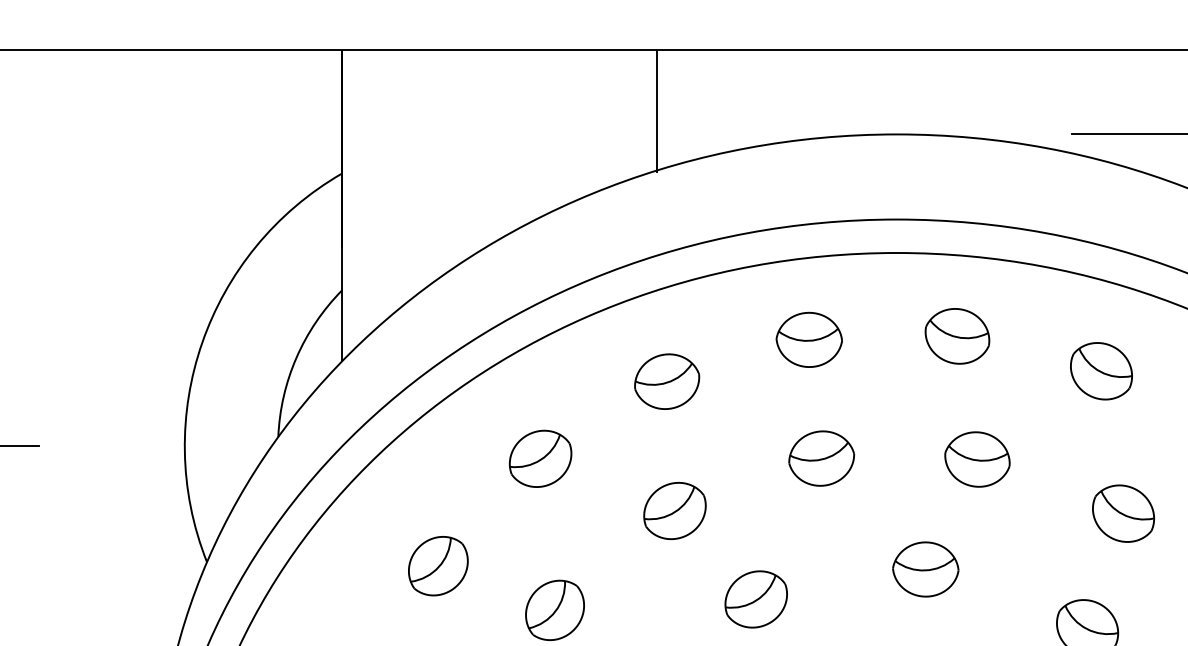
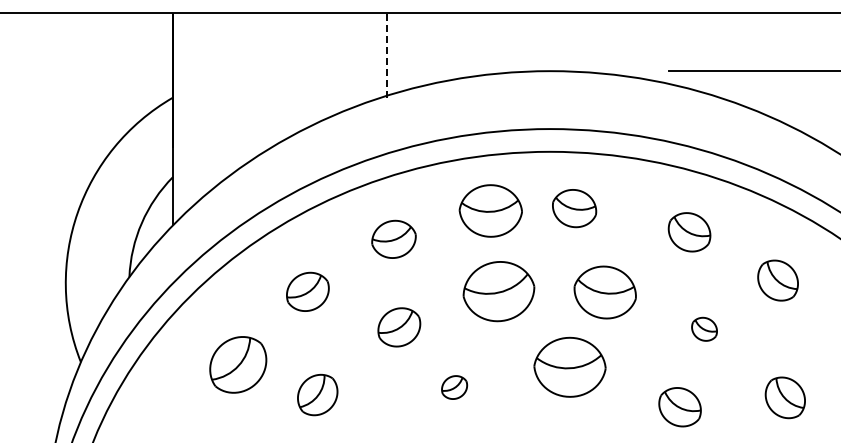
line: (657, 111) -> (387, 55), solid -> dashed
part: (957, 336) -> (574, 208), moved
part: (808, 339) -> (490, 210), size x1.4
part: (822, 458) -> (499, 291), size x1.6
part: (976, 458) -> (604, 291), size x1.4
part: (1123, 514) -> (704, 329), size x0.6
part: (438, 565) -> (238, 364), size x1.4
part: (925, 568) -> (569, 366), size x1.6
part: (756, 599) -> (454, 387), size x0.6

